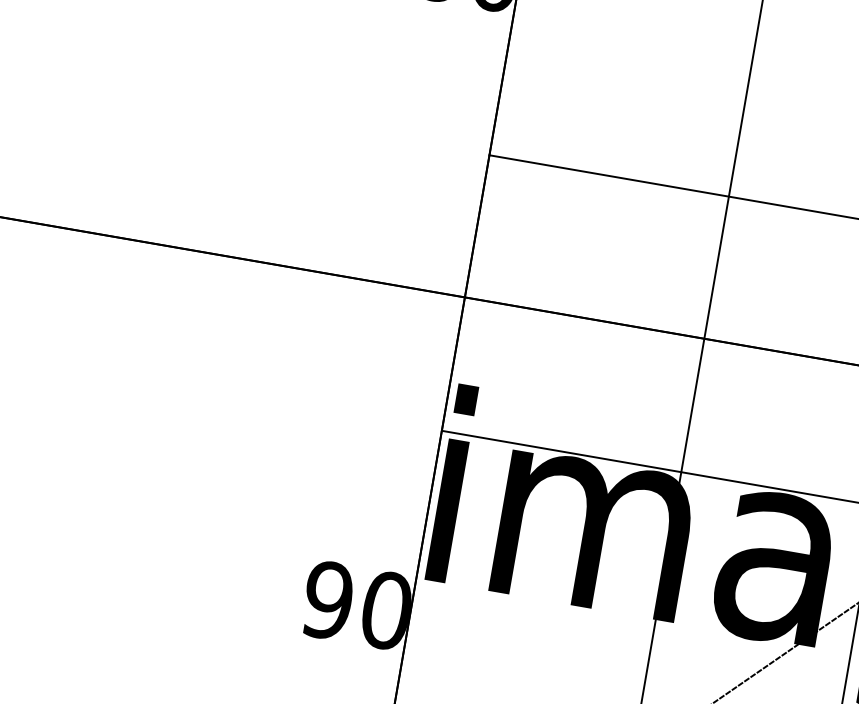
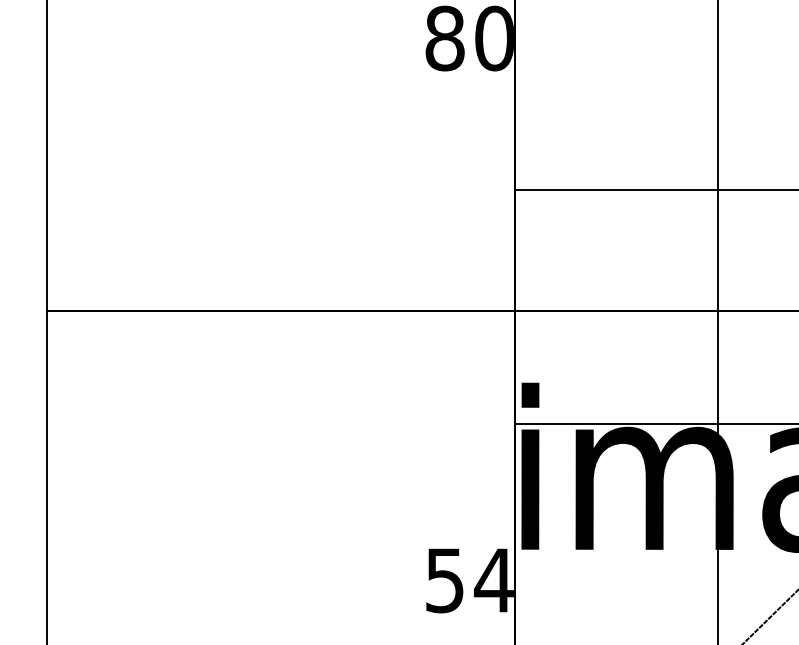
text: (356, 605) -> (469, 580), 90 -> 54

